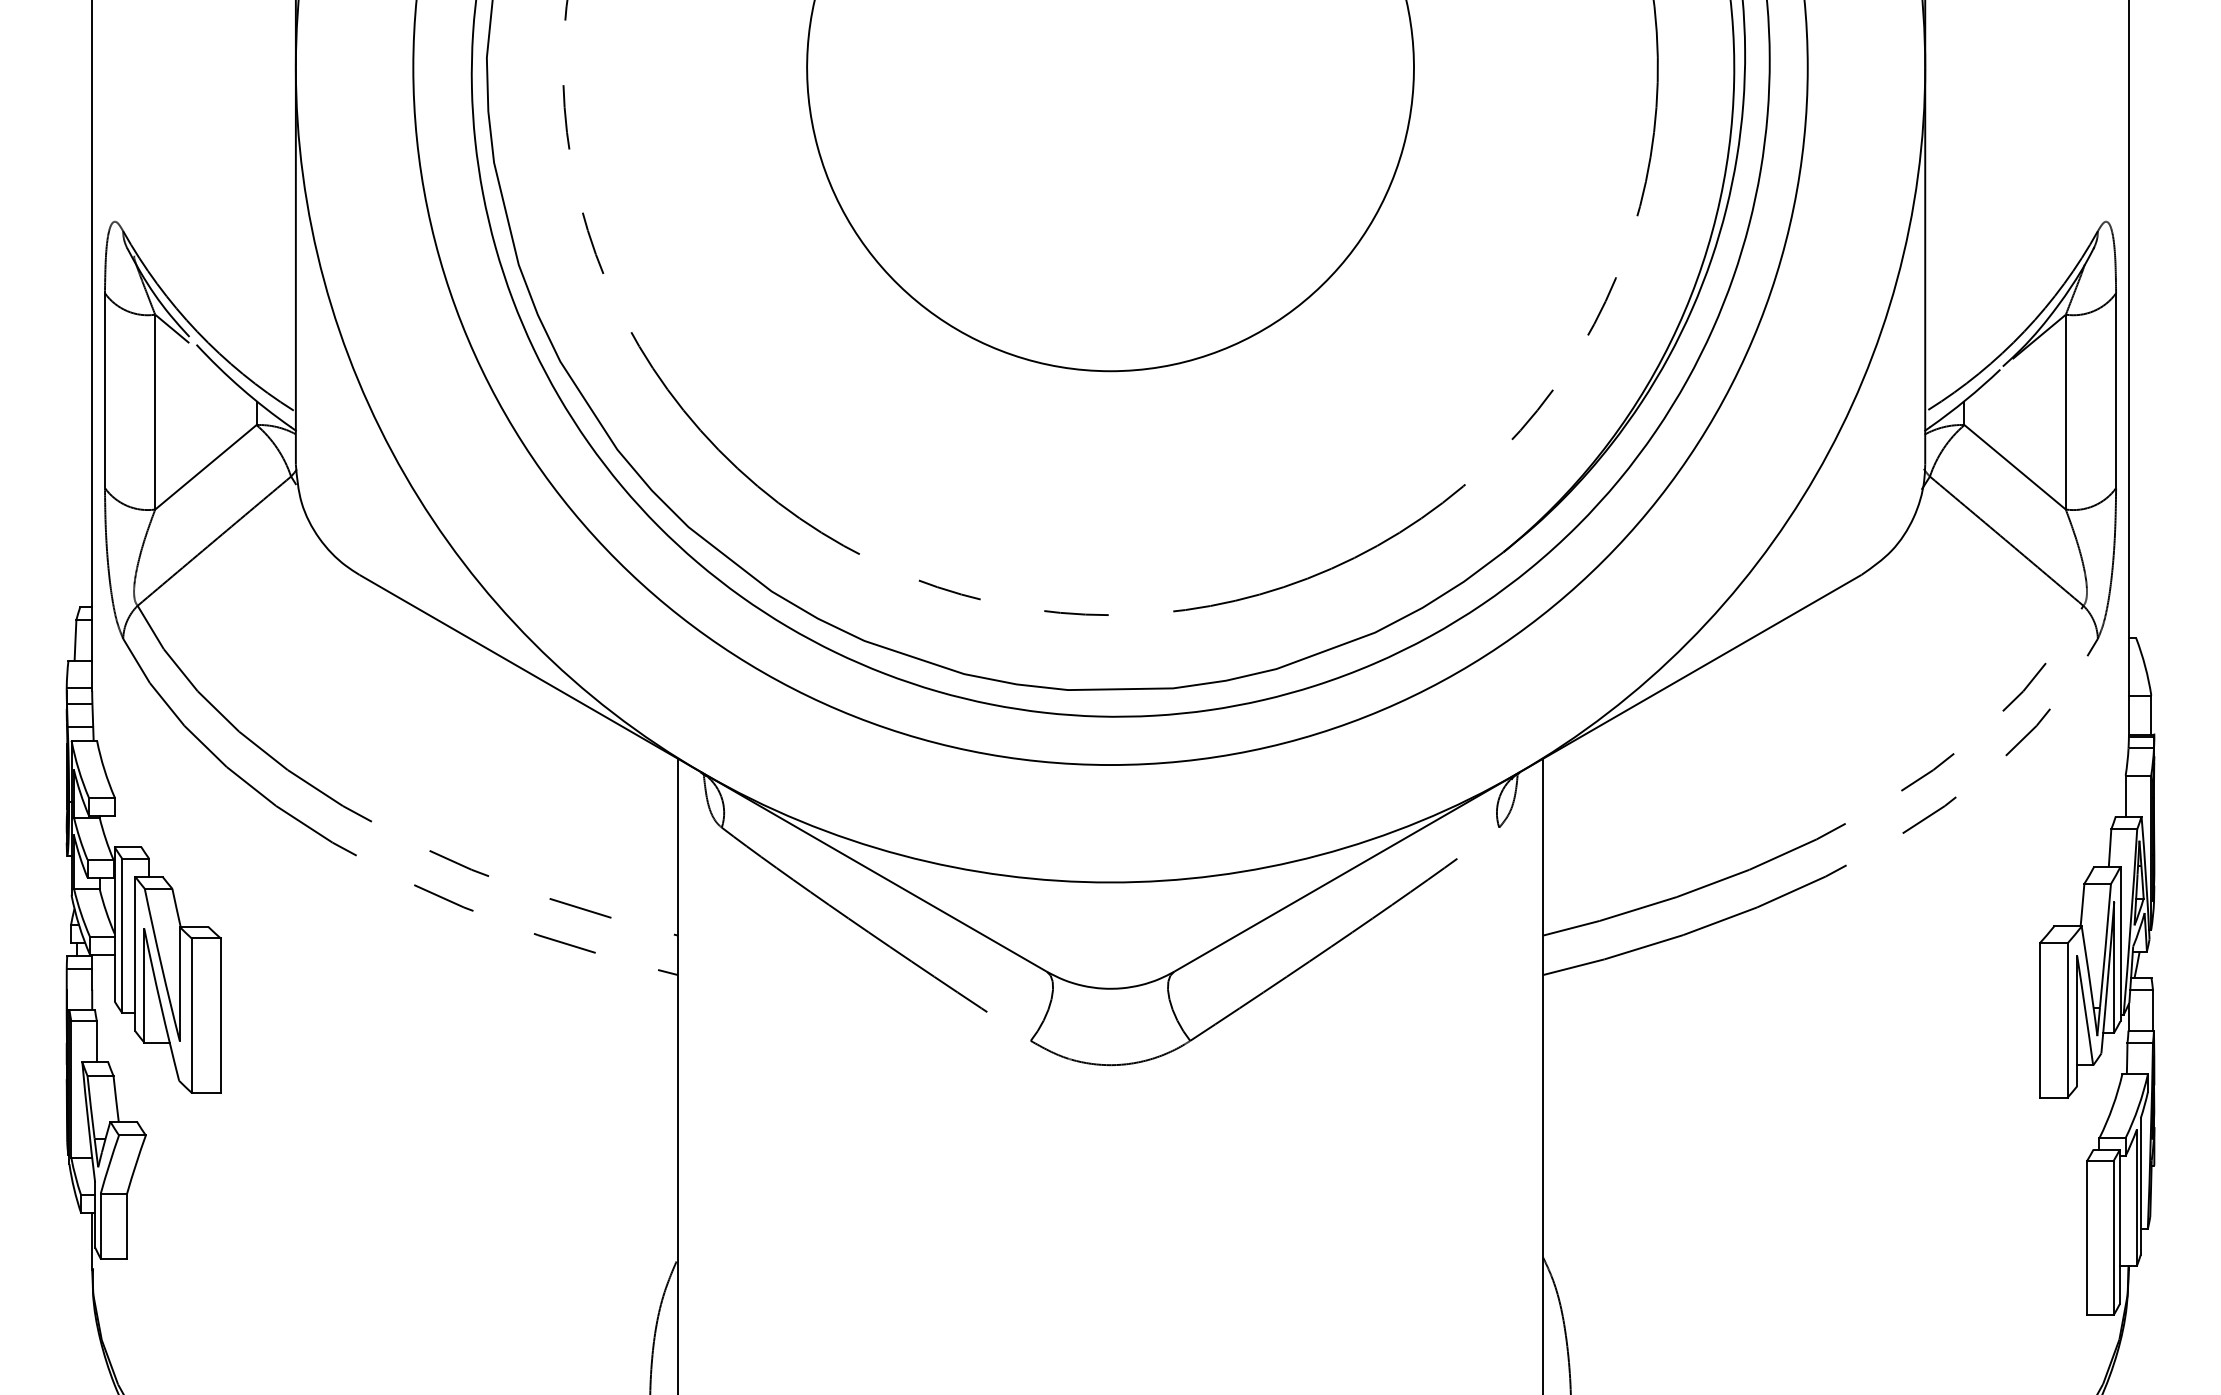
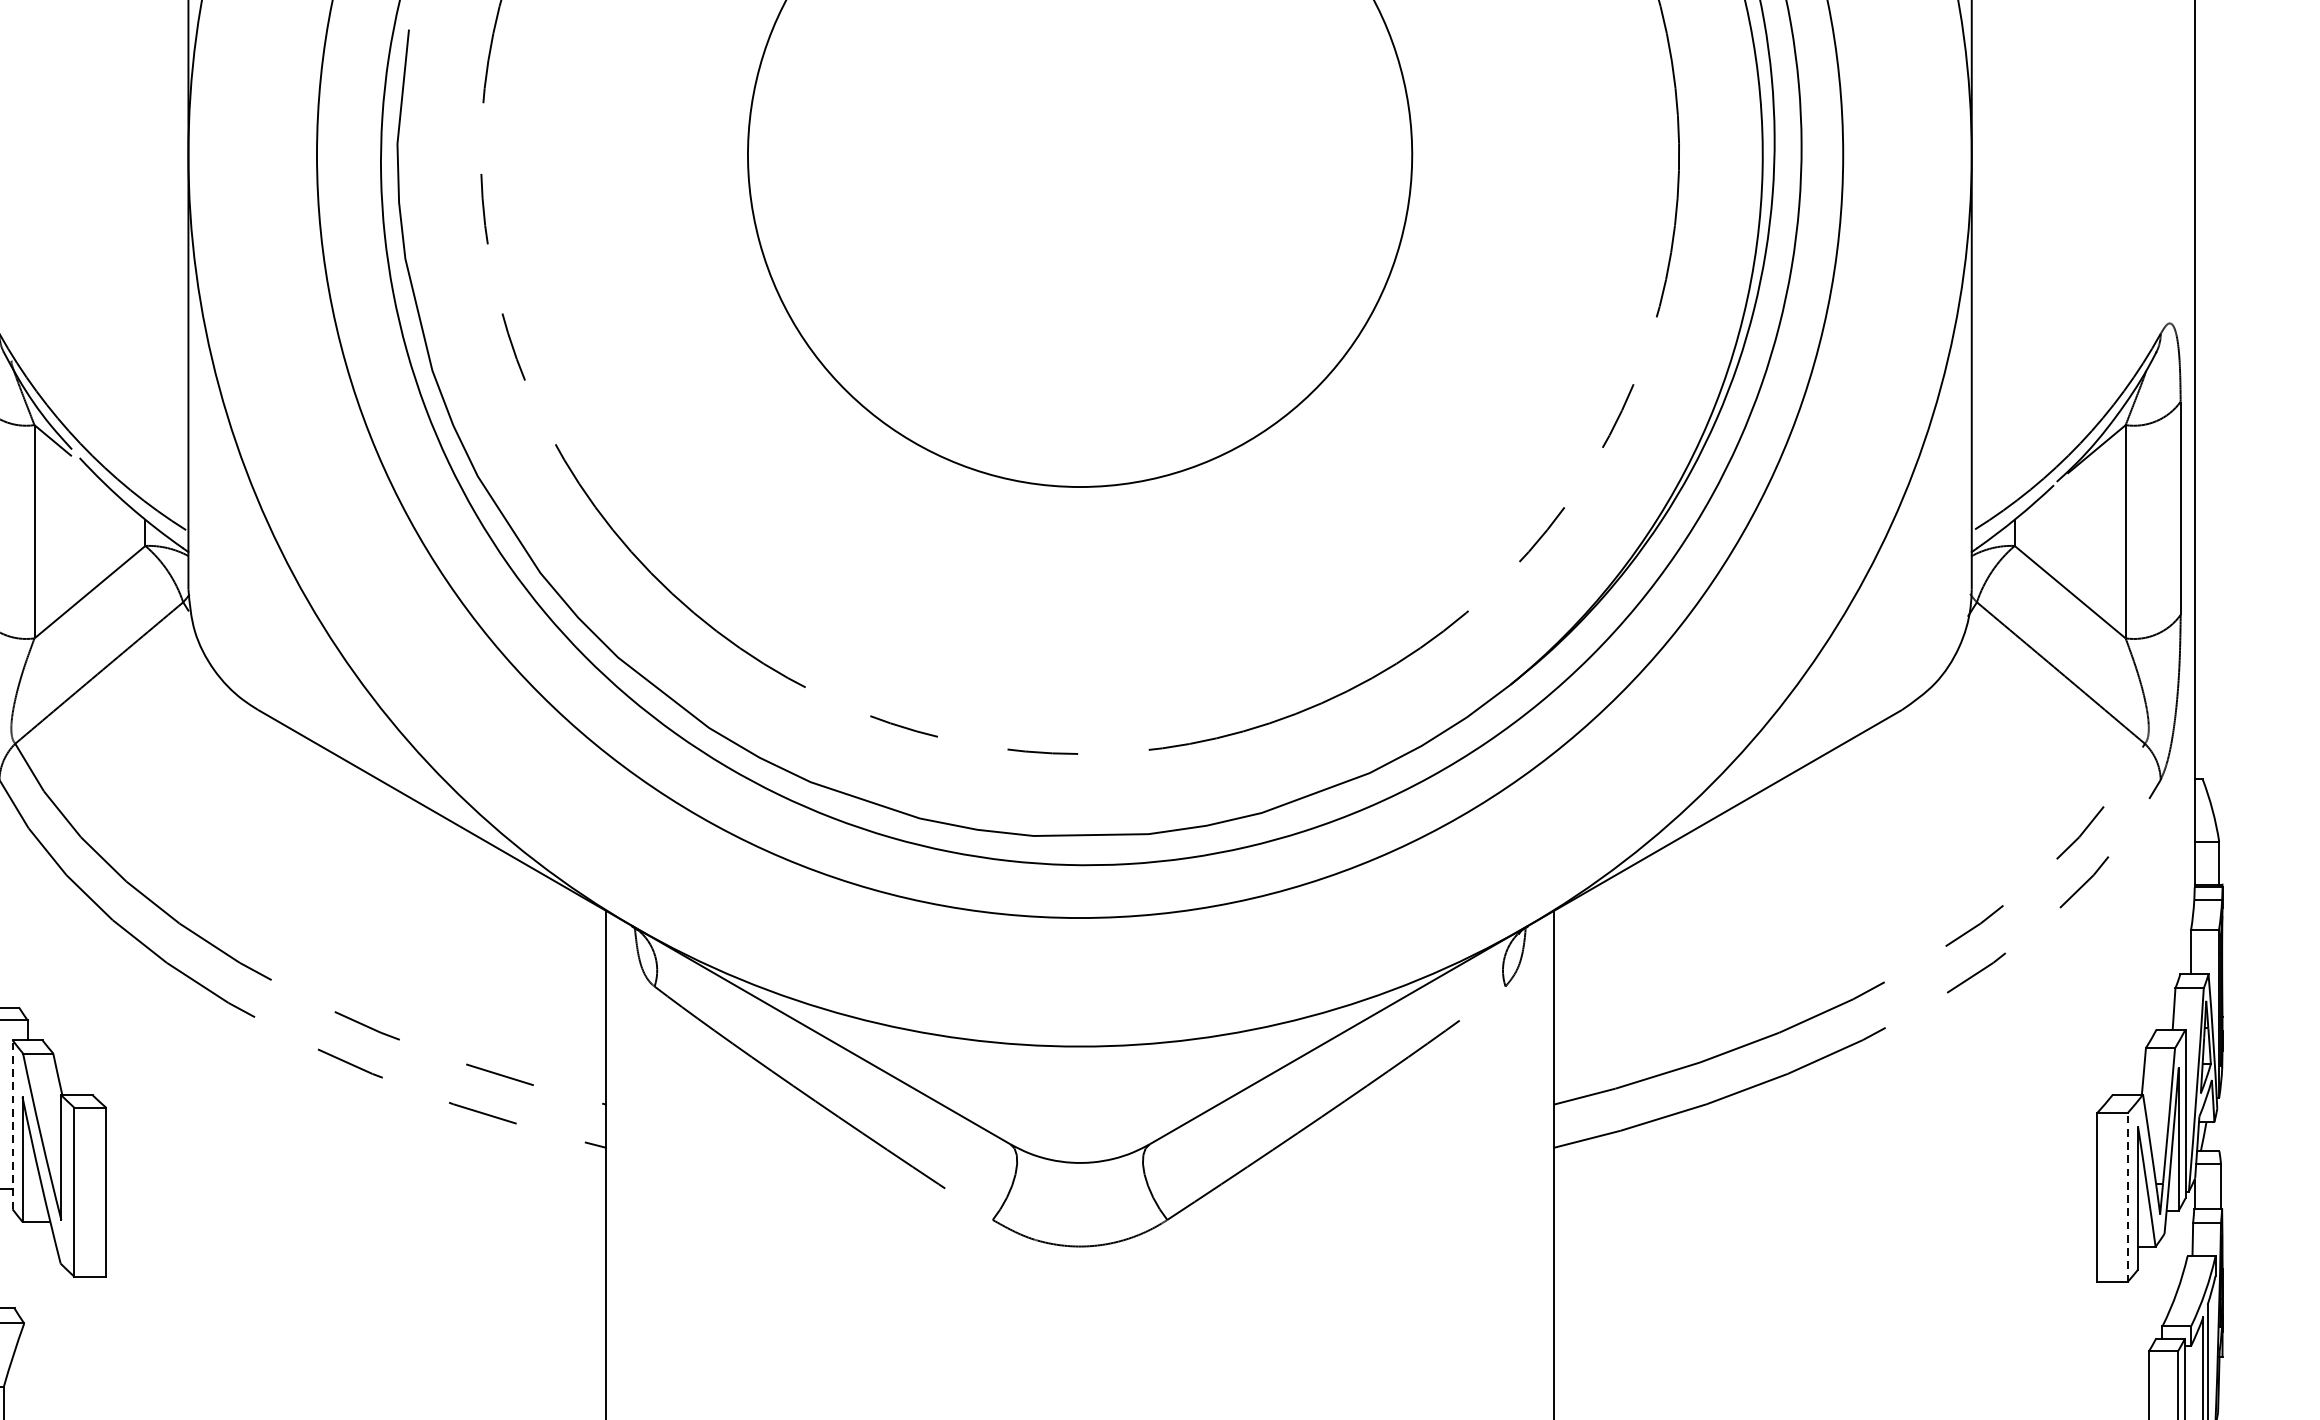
line: (135, 953) -> (12, 1124), solid -> dashed
line: (2067, 1020) -> (2127, 1197), solid -> dashed

